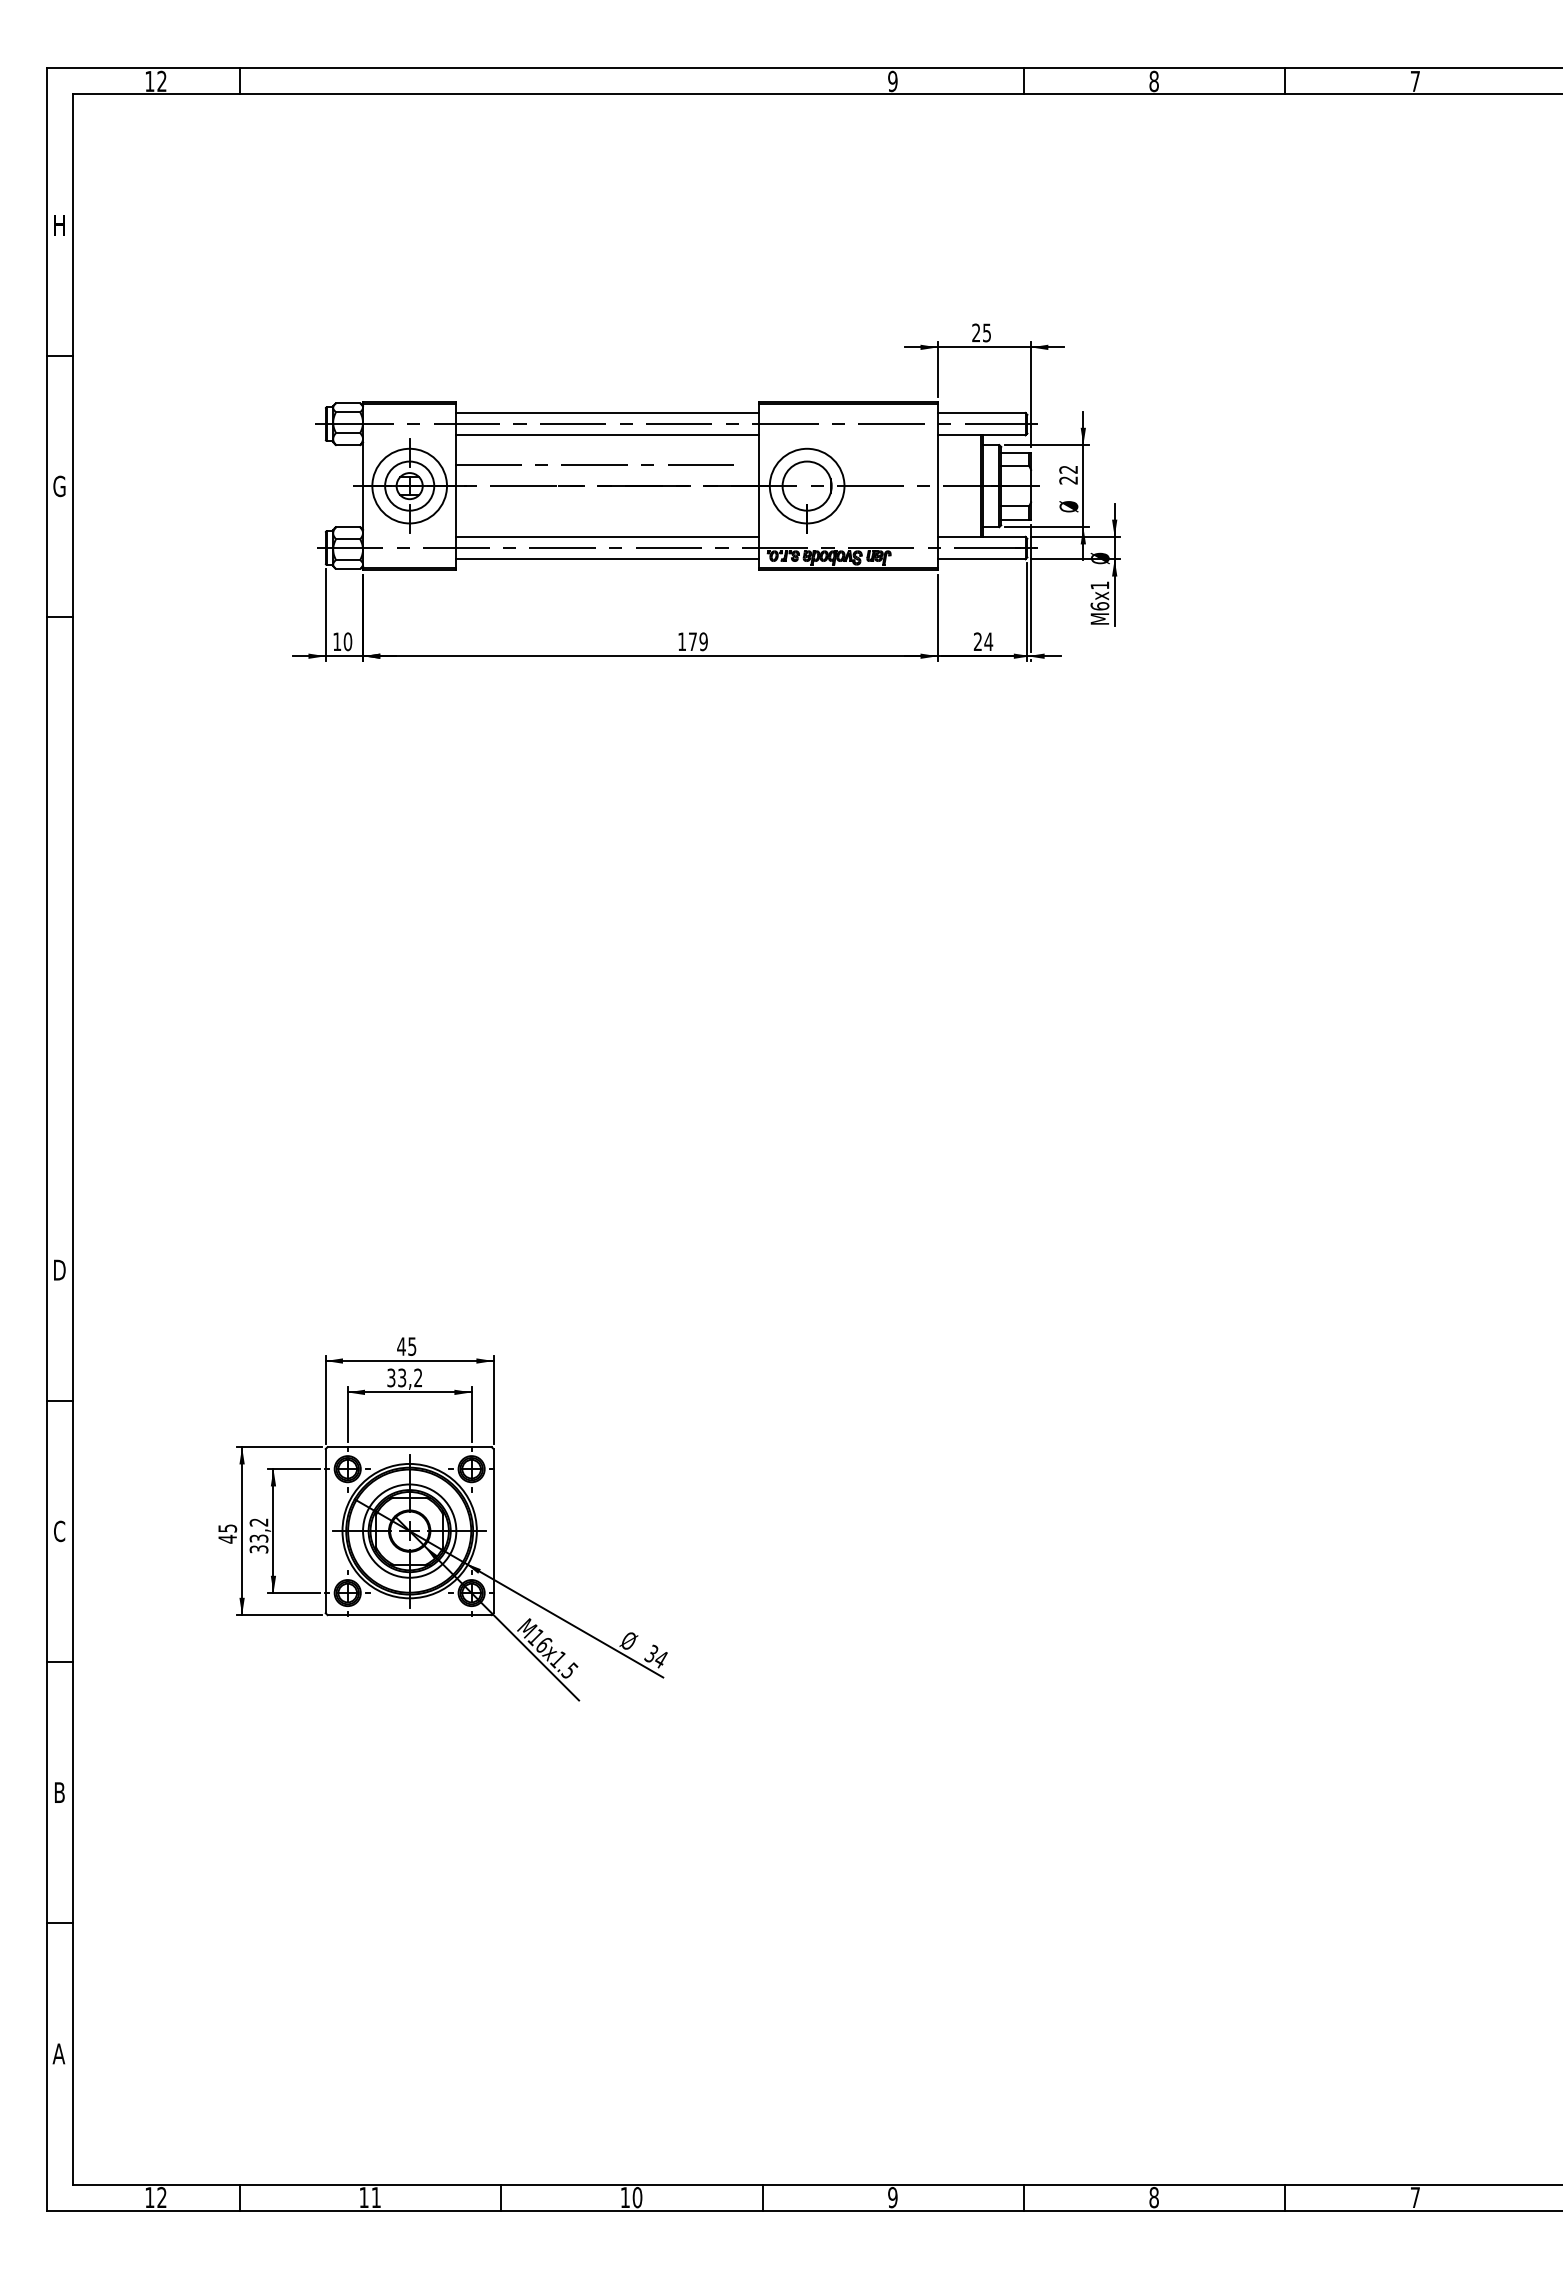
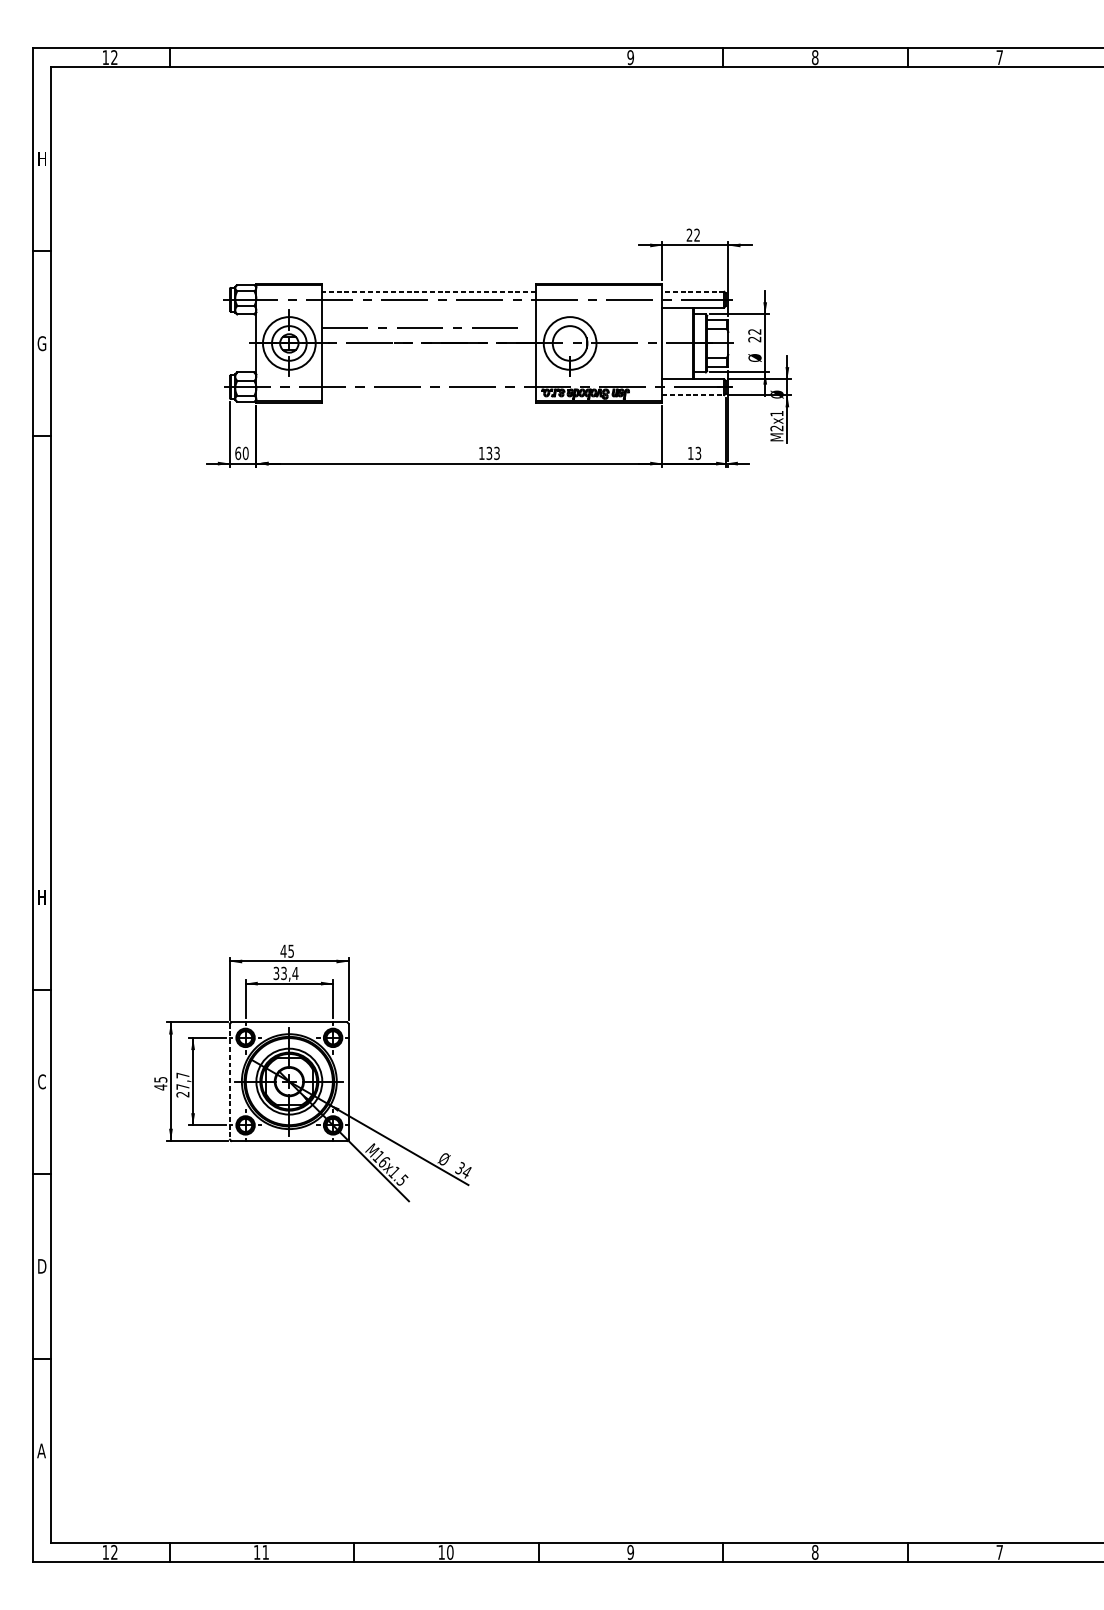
text: (986, 332) -> (696, 234), 25 -> 22
line: (607, 412) -> (429, 291), solid -> dashed
line: (981, 412) -> (693, 291), solid -> dashed
line: (607, 435) -> (429, 307), removed
line: (607, 536) -> (429, 379), removed
line: (607, 559) -> (429, 395), removed
line: (981, 559) -> (693, 395), solid -> dashed
text: (1099, 606) -> (776, 428), M6x1 -> M2x1
text: (337, 641) -> (238, 453), 10 -> 60
text: (697, 641) -> (492, 453), 179 -> 133
text: (983, 641) -> (694, 453), 24 -> 13
text: (59, 1269) -> (41, 896), D -> H
text: (417, 1377) -> (294, 973), 33,2 -> 33,4
line: (325, 1531) -> (229, 1081), solid -> dashed
text: (258, 1535) -> (182, 1084), 33,2 -> 27,7
text: (59, 1792) -> (41, 1266), B -> D

